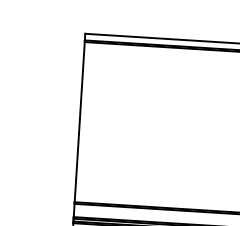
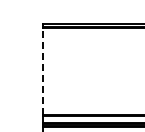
line: (79, 121) -> (42, 71), solid -> dashed

